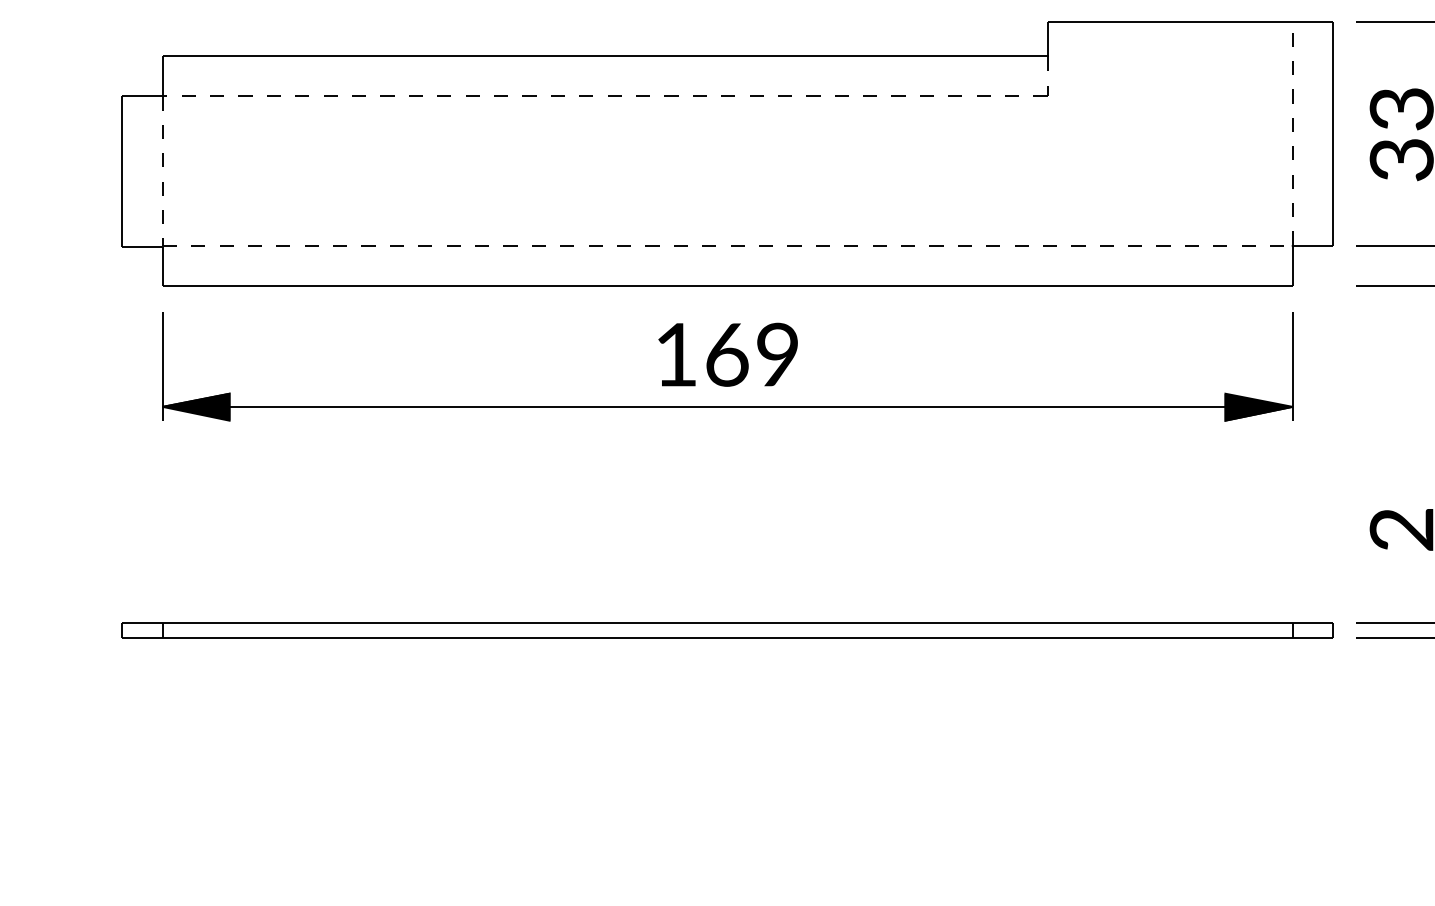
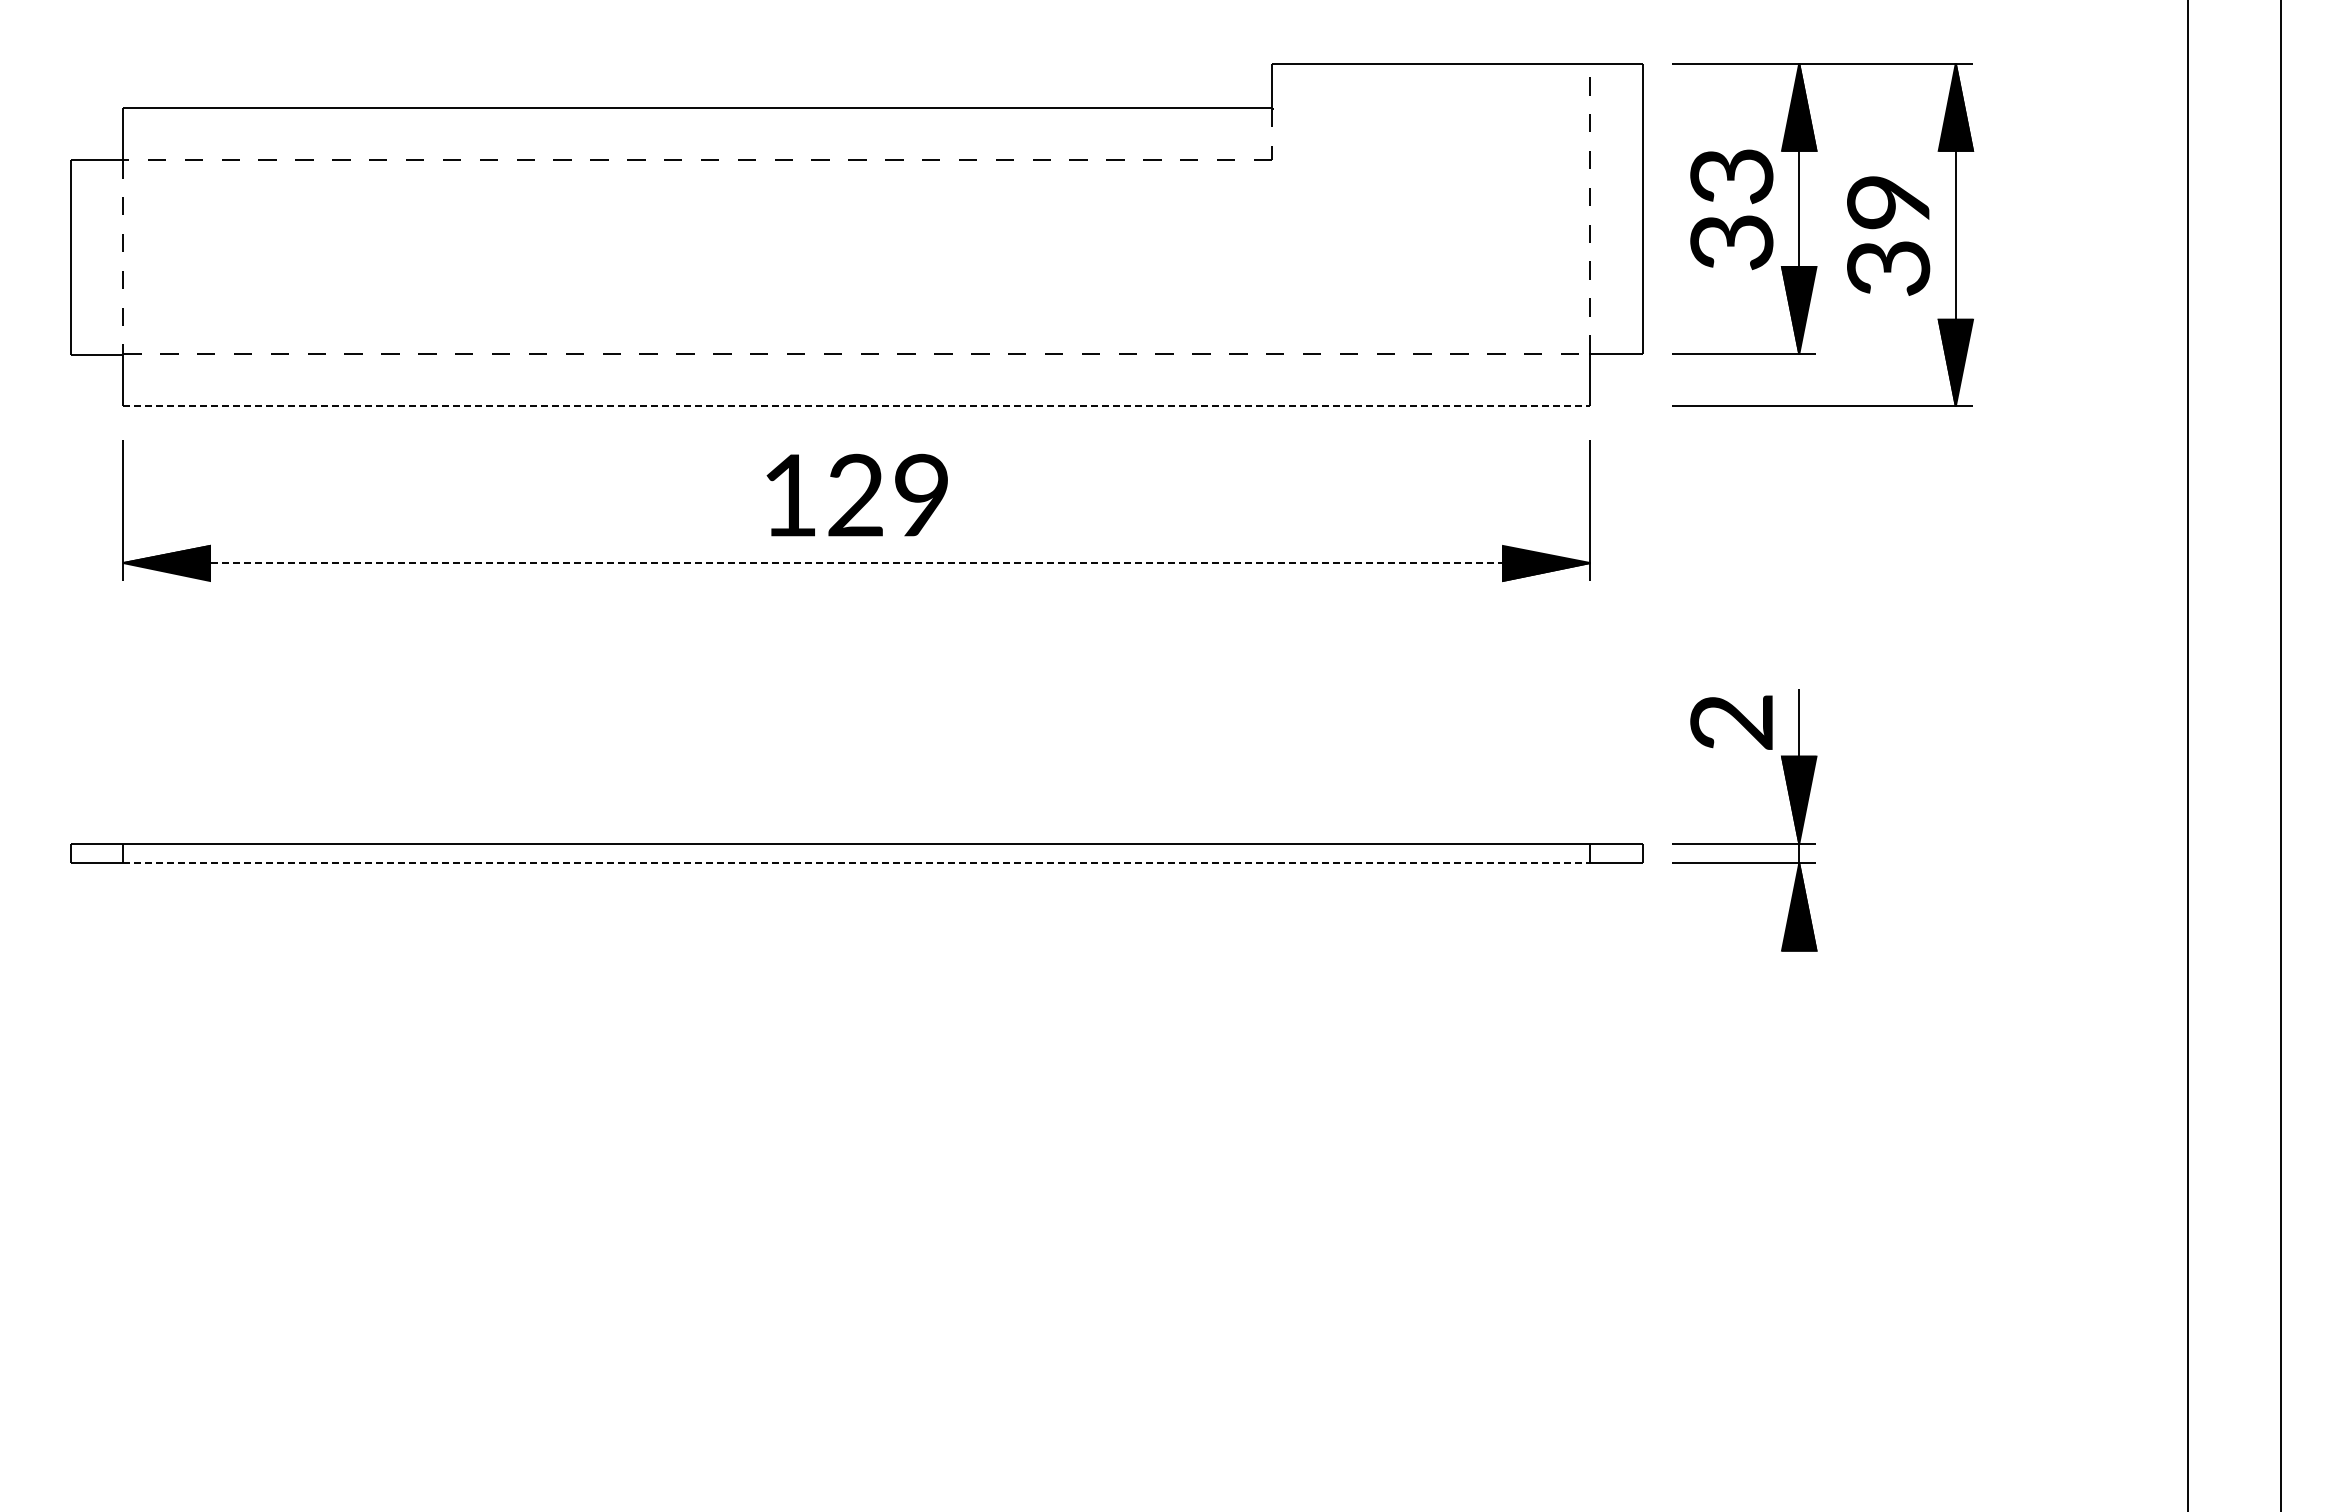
line: (728, 286) -> (857, 406), solid -> dashed
text: (727, 354) -> (856, 495), 169 -> 129
line: (728, 407) -> (857, 563), solid -> dashed
line: (728, 638) -> (857, 863), solid -> dashed

